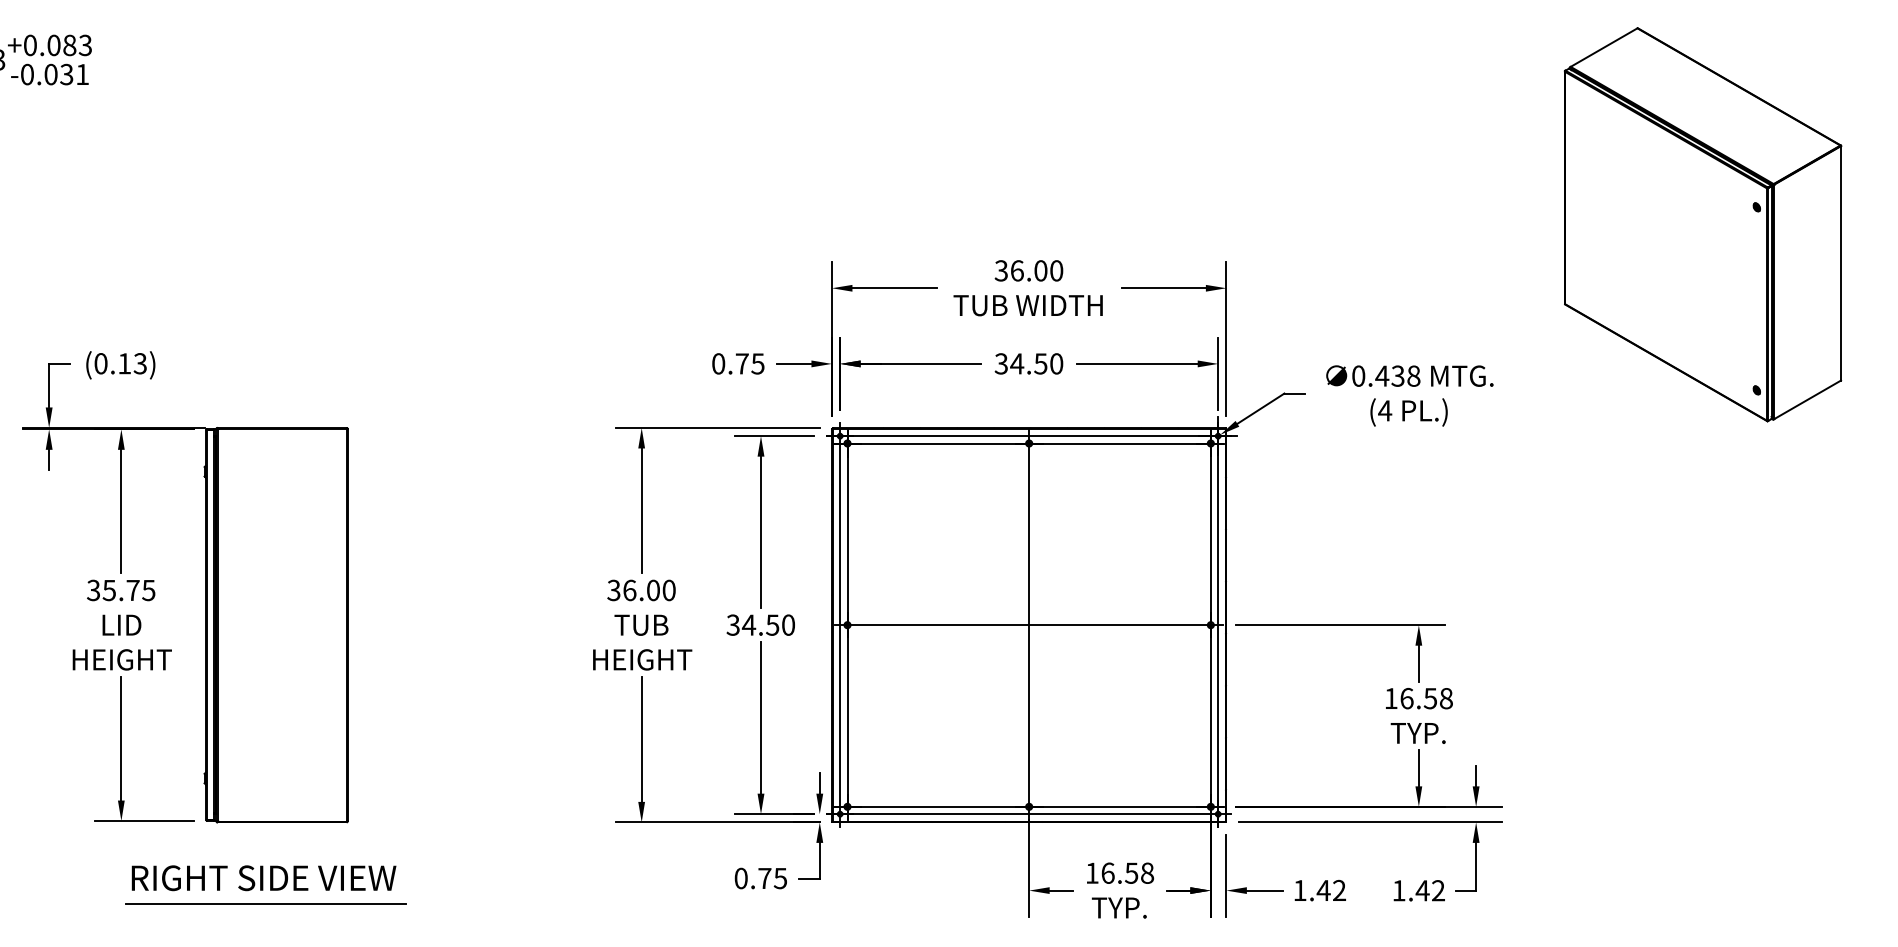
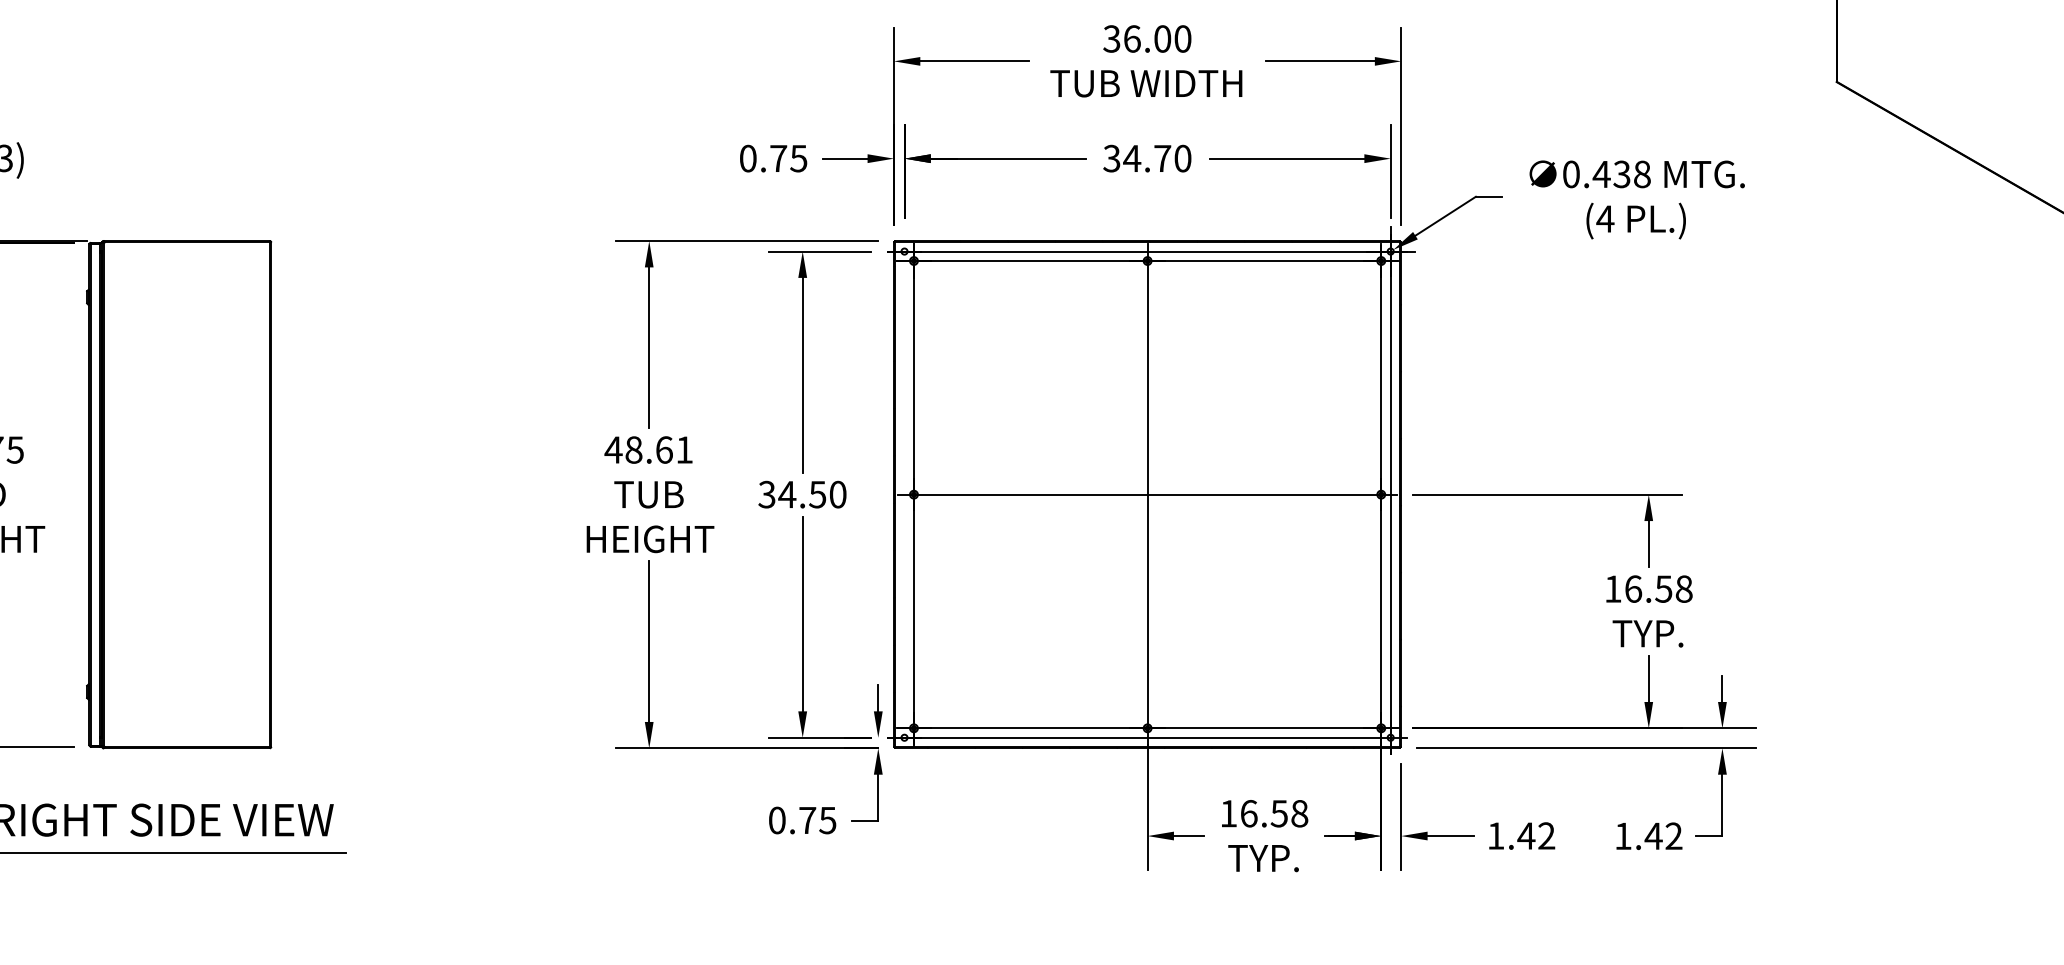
text: (1040, 363) -> (1162, 158), 34.50 -> 34.70
text: (640, 590) -> (647, 450), 36.00 -> 48.61
line: (840, 624) -> (904, 493), removed

